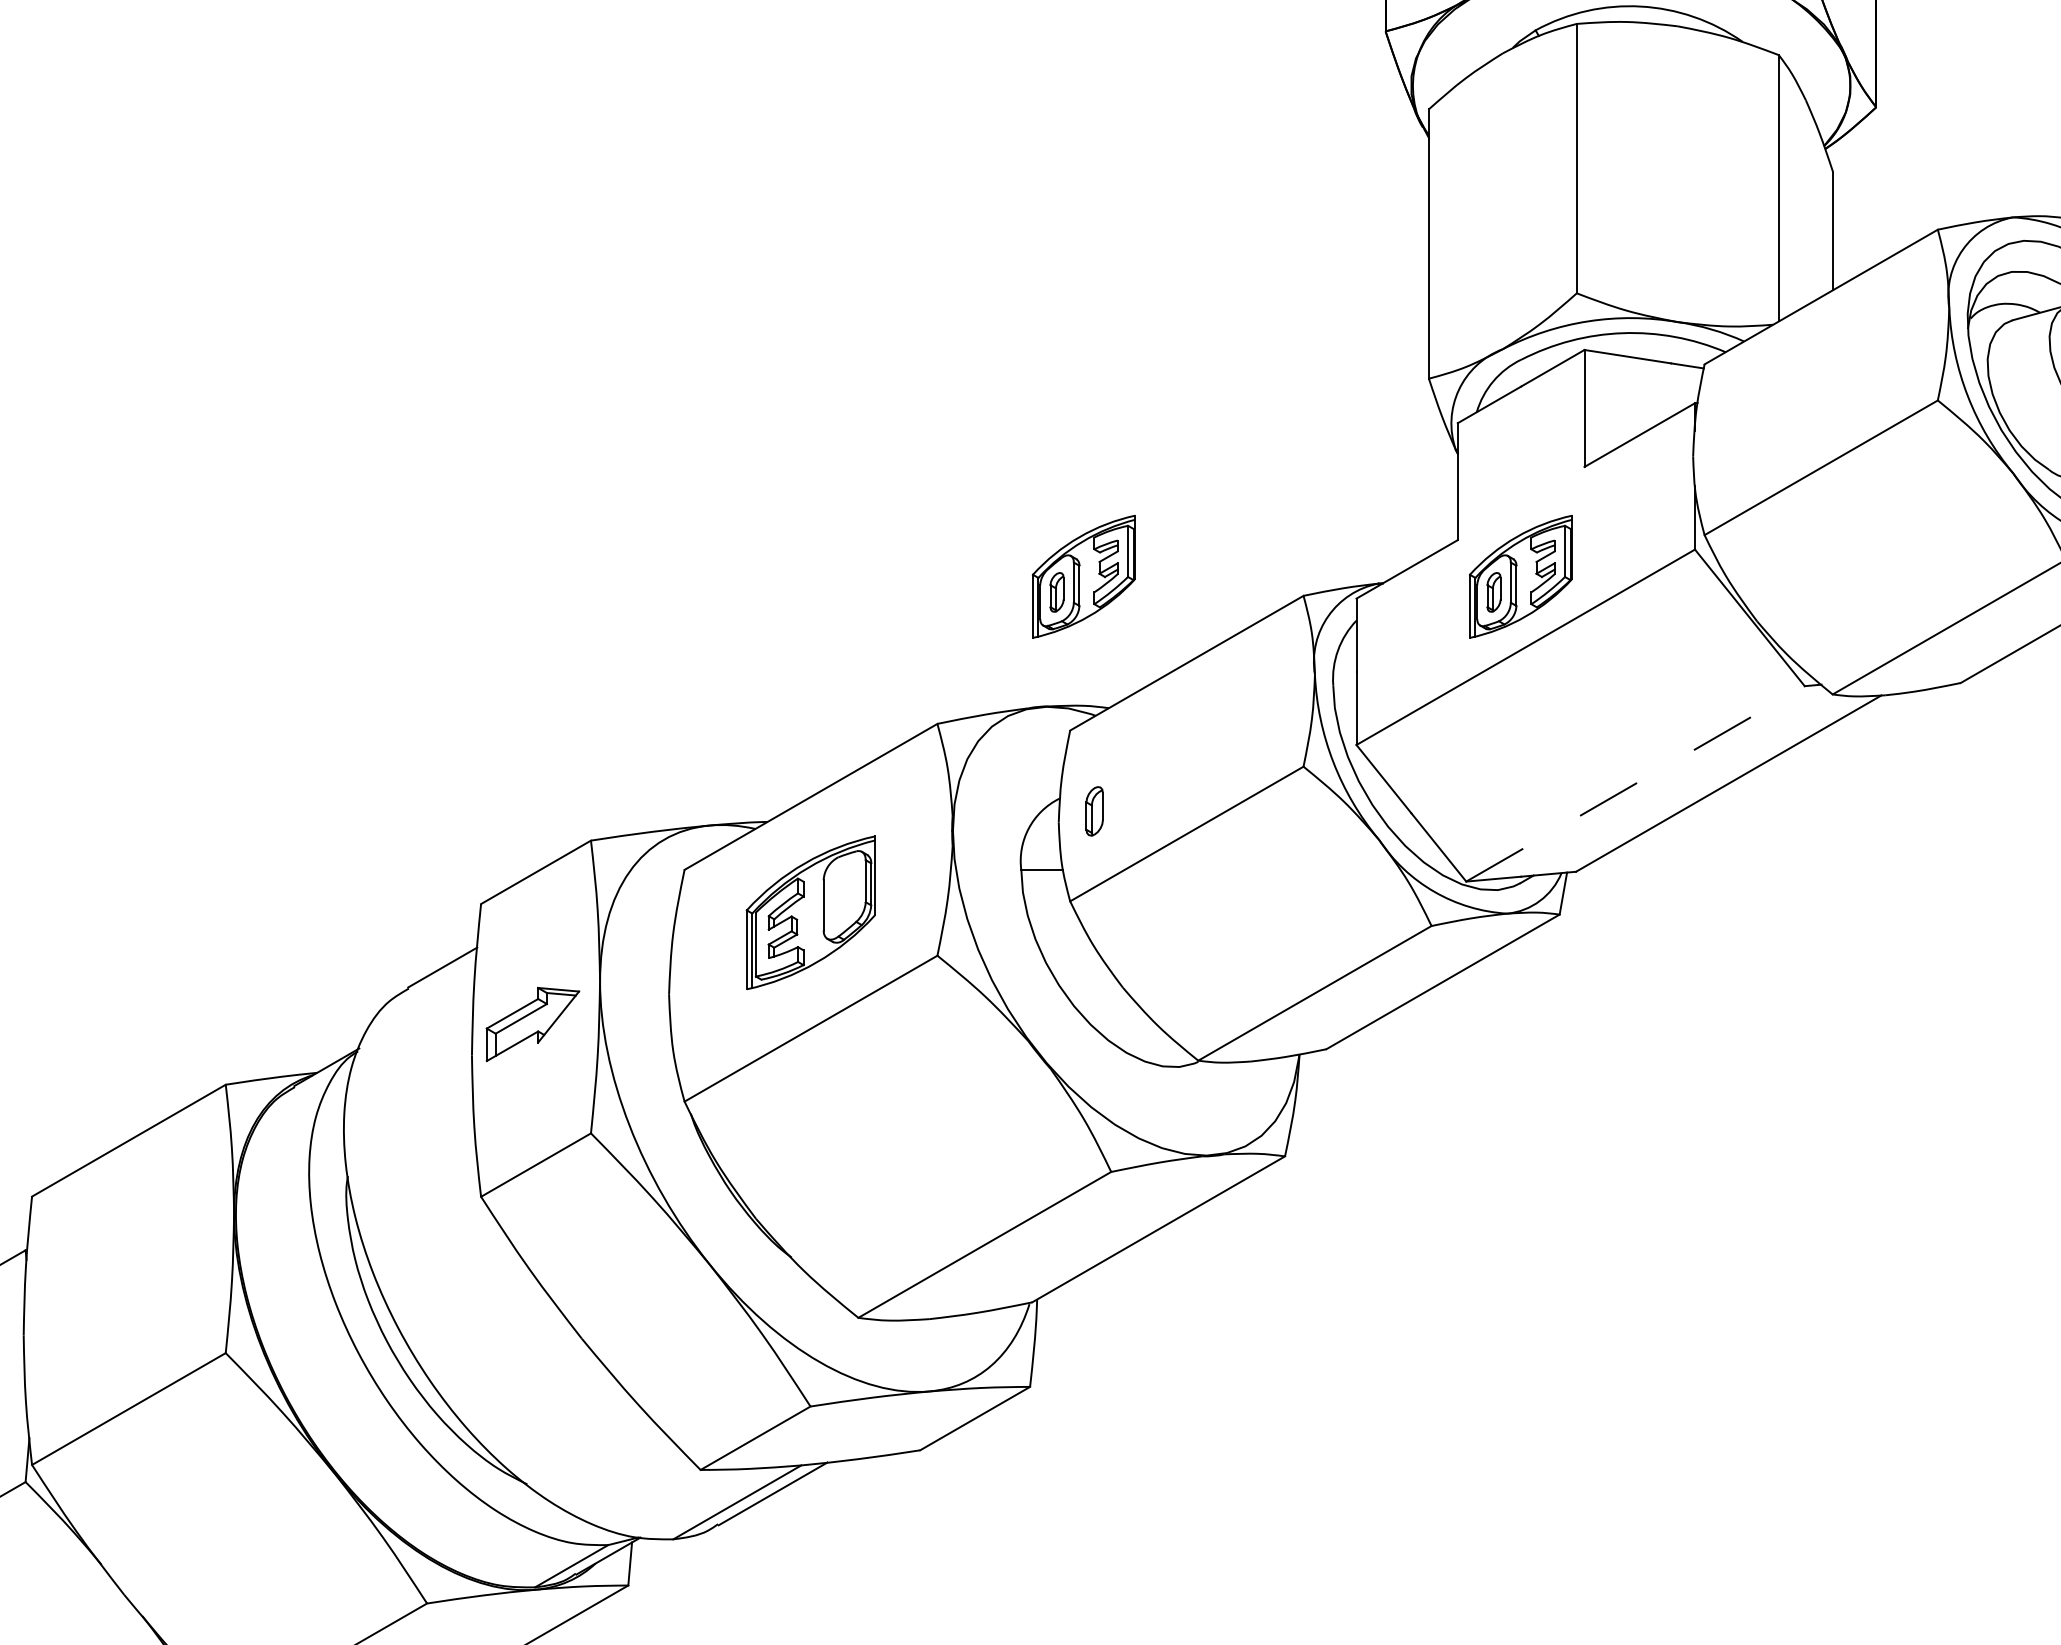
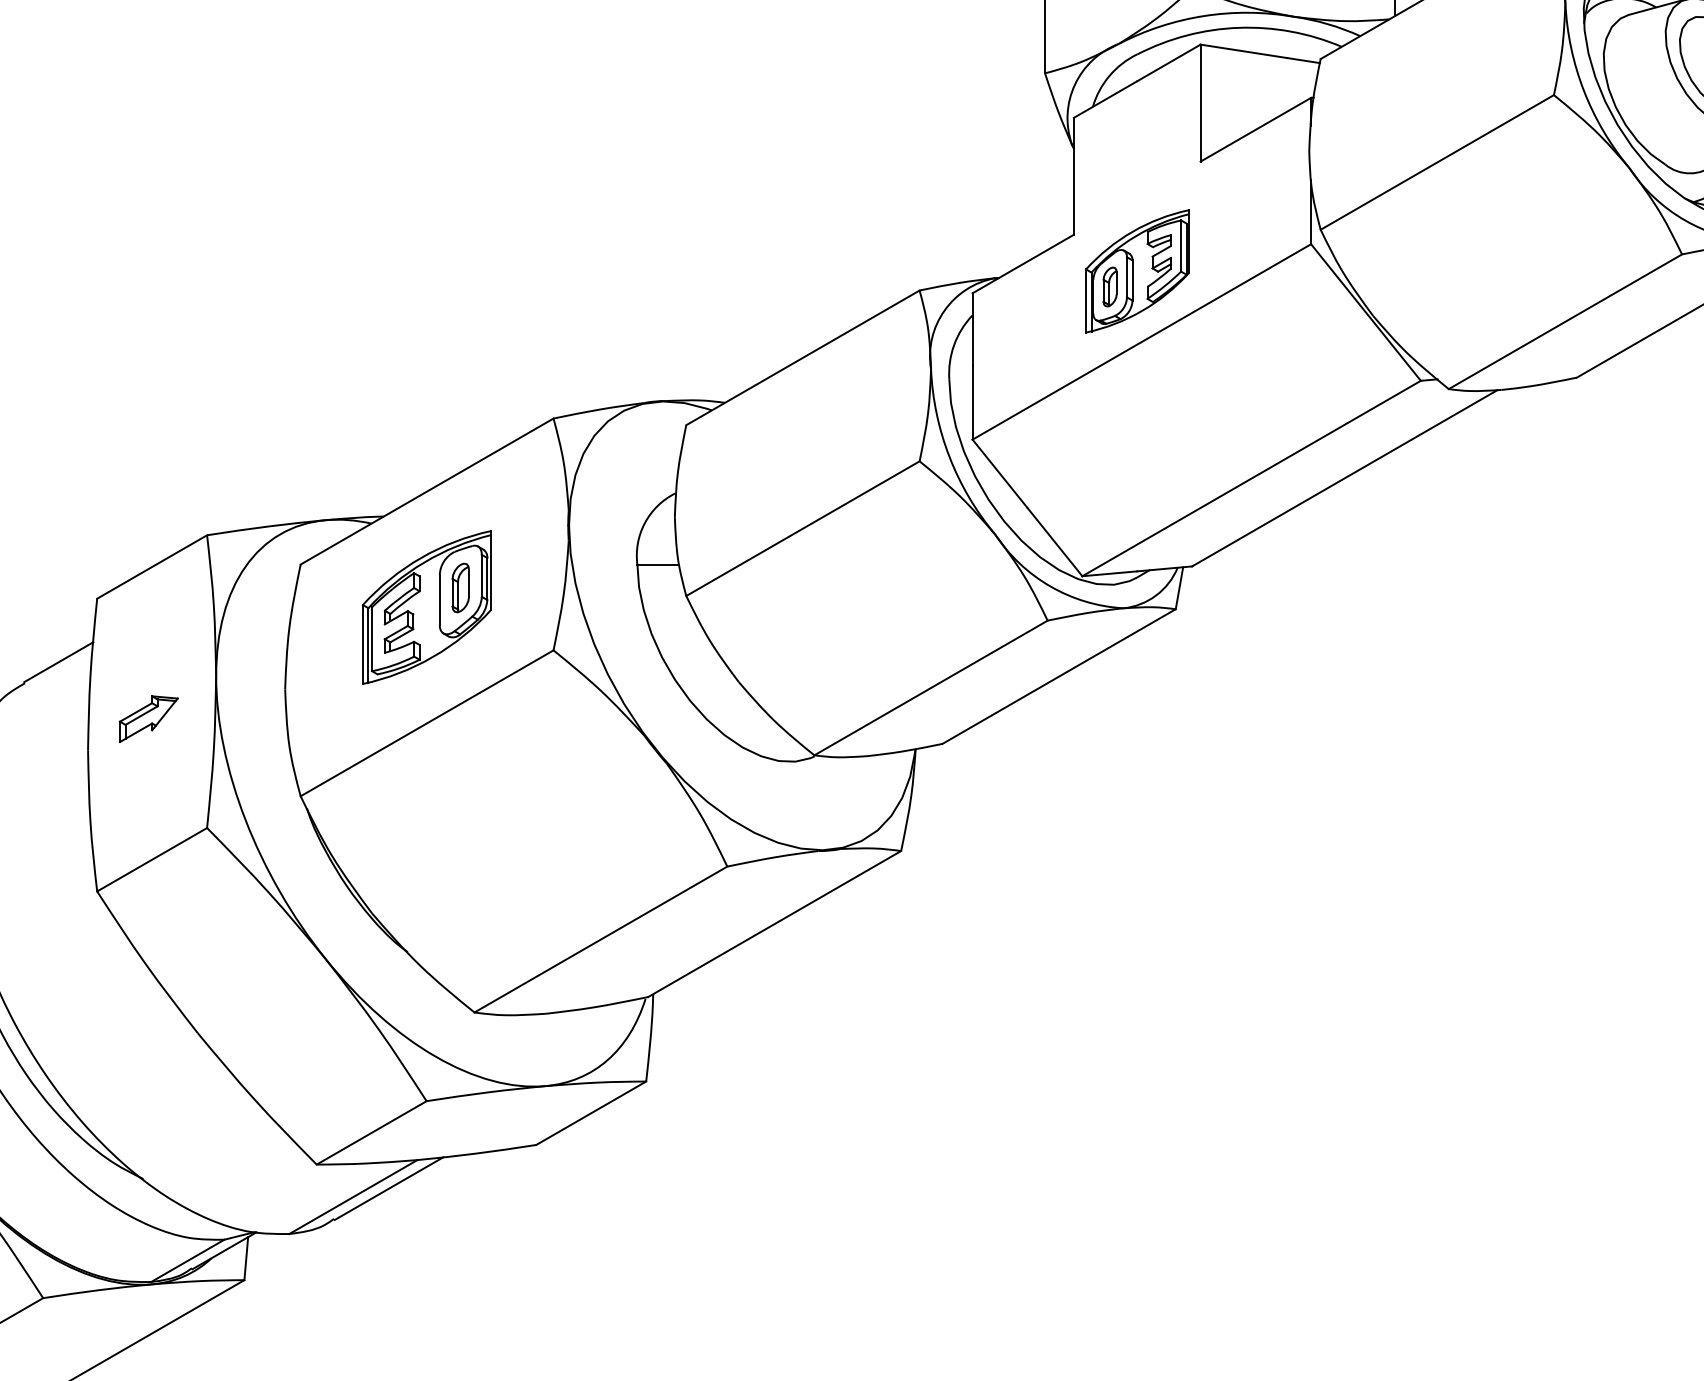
part: (1083, 576) -> (699, 271), removed
line: (1635, 783) -> (1251, 478), dashed -> solid
part: (1094, 811) -> (460, 588), moved
part: (532, 1024) -> (148, 719), size x0.62

